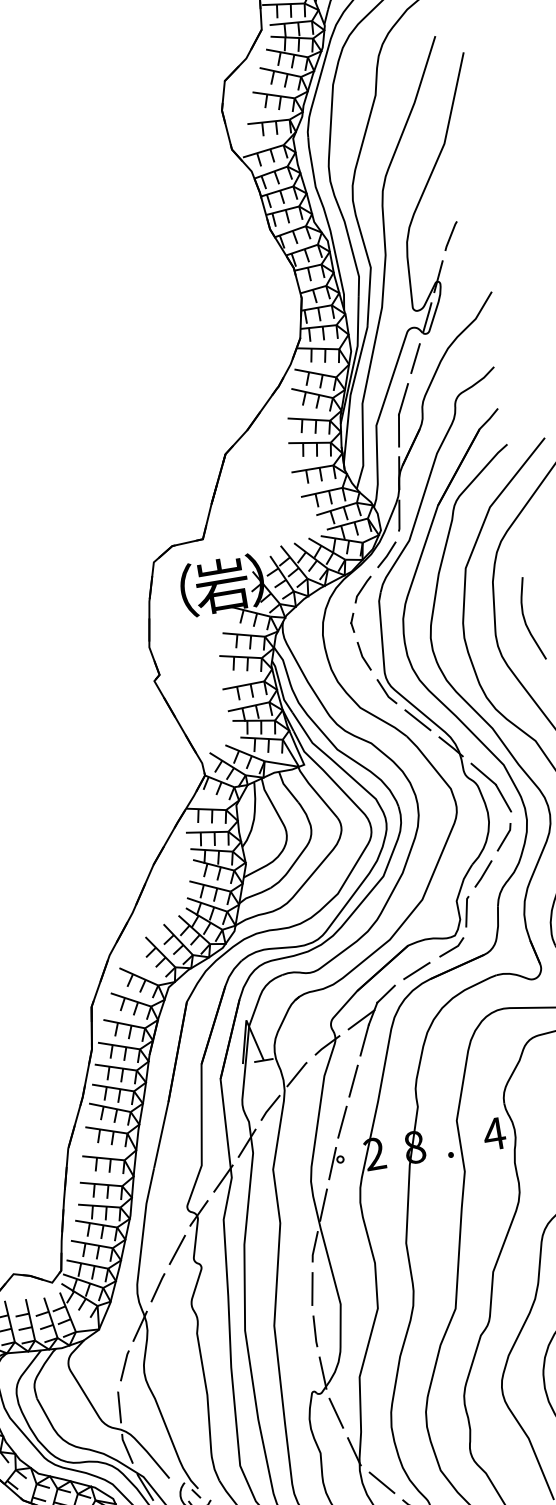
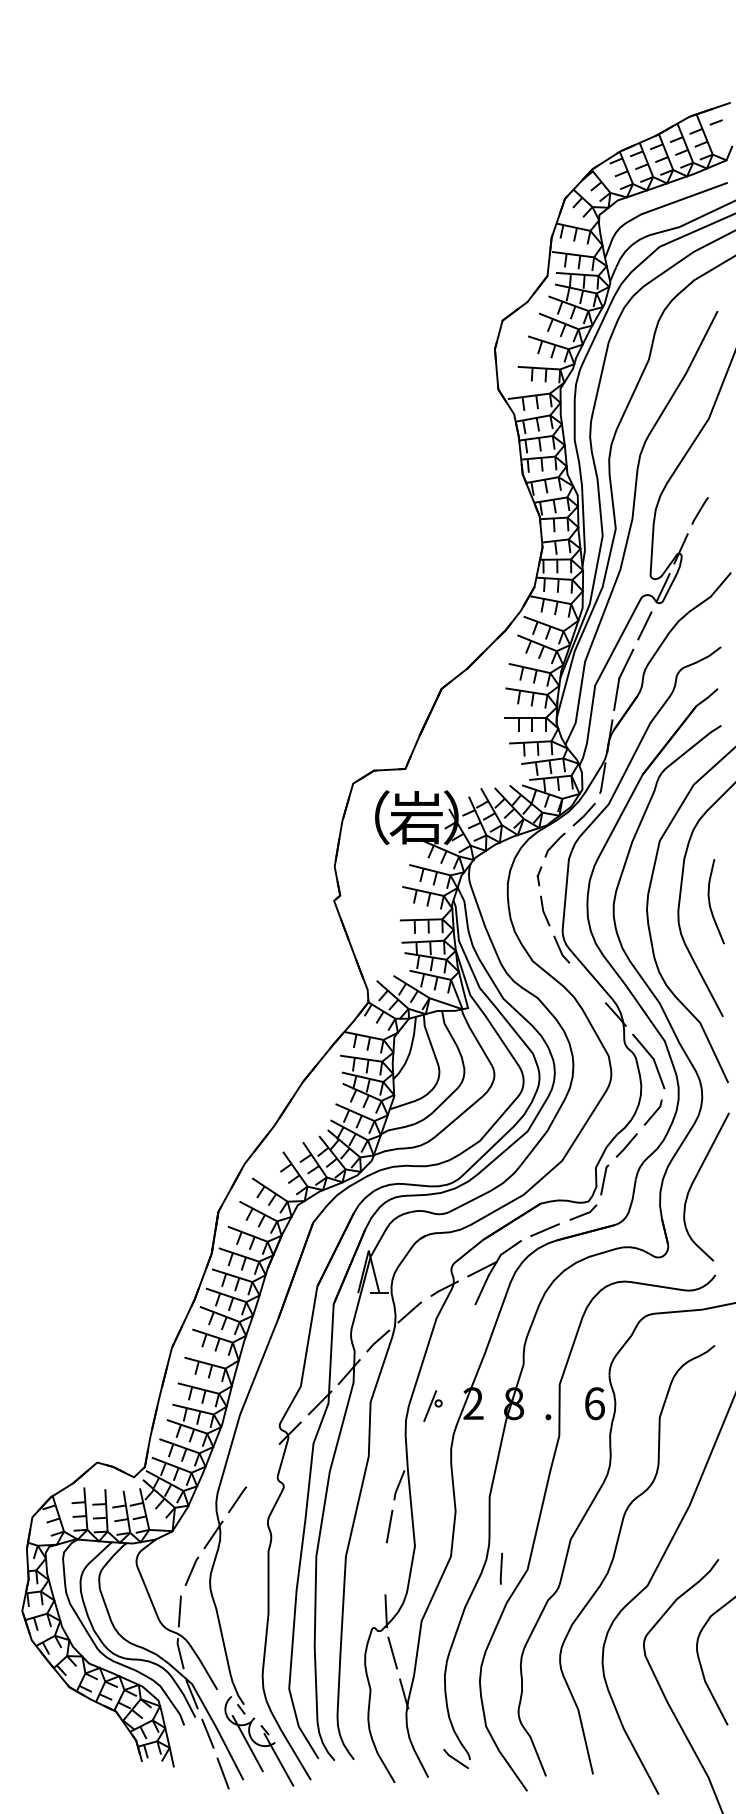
line: (417, 719) -> (587, 982), removed
line: (353, 1080) -> (464, 1327), removed
line: (342, 1121) -> (446, 1366), removed
text: (494, 1133) -> (594, 1403), 4 -> 6
line: (323, 1204) -> (414, 1445), removed
line: (176, 1249) -> (262, 1465), removed
line: (315, 1331) -> (501, 1568), moved
line: (381, 1483) -> (425, 1729), removed

